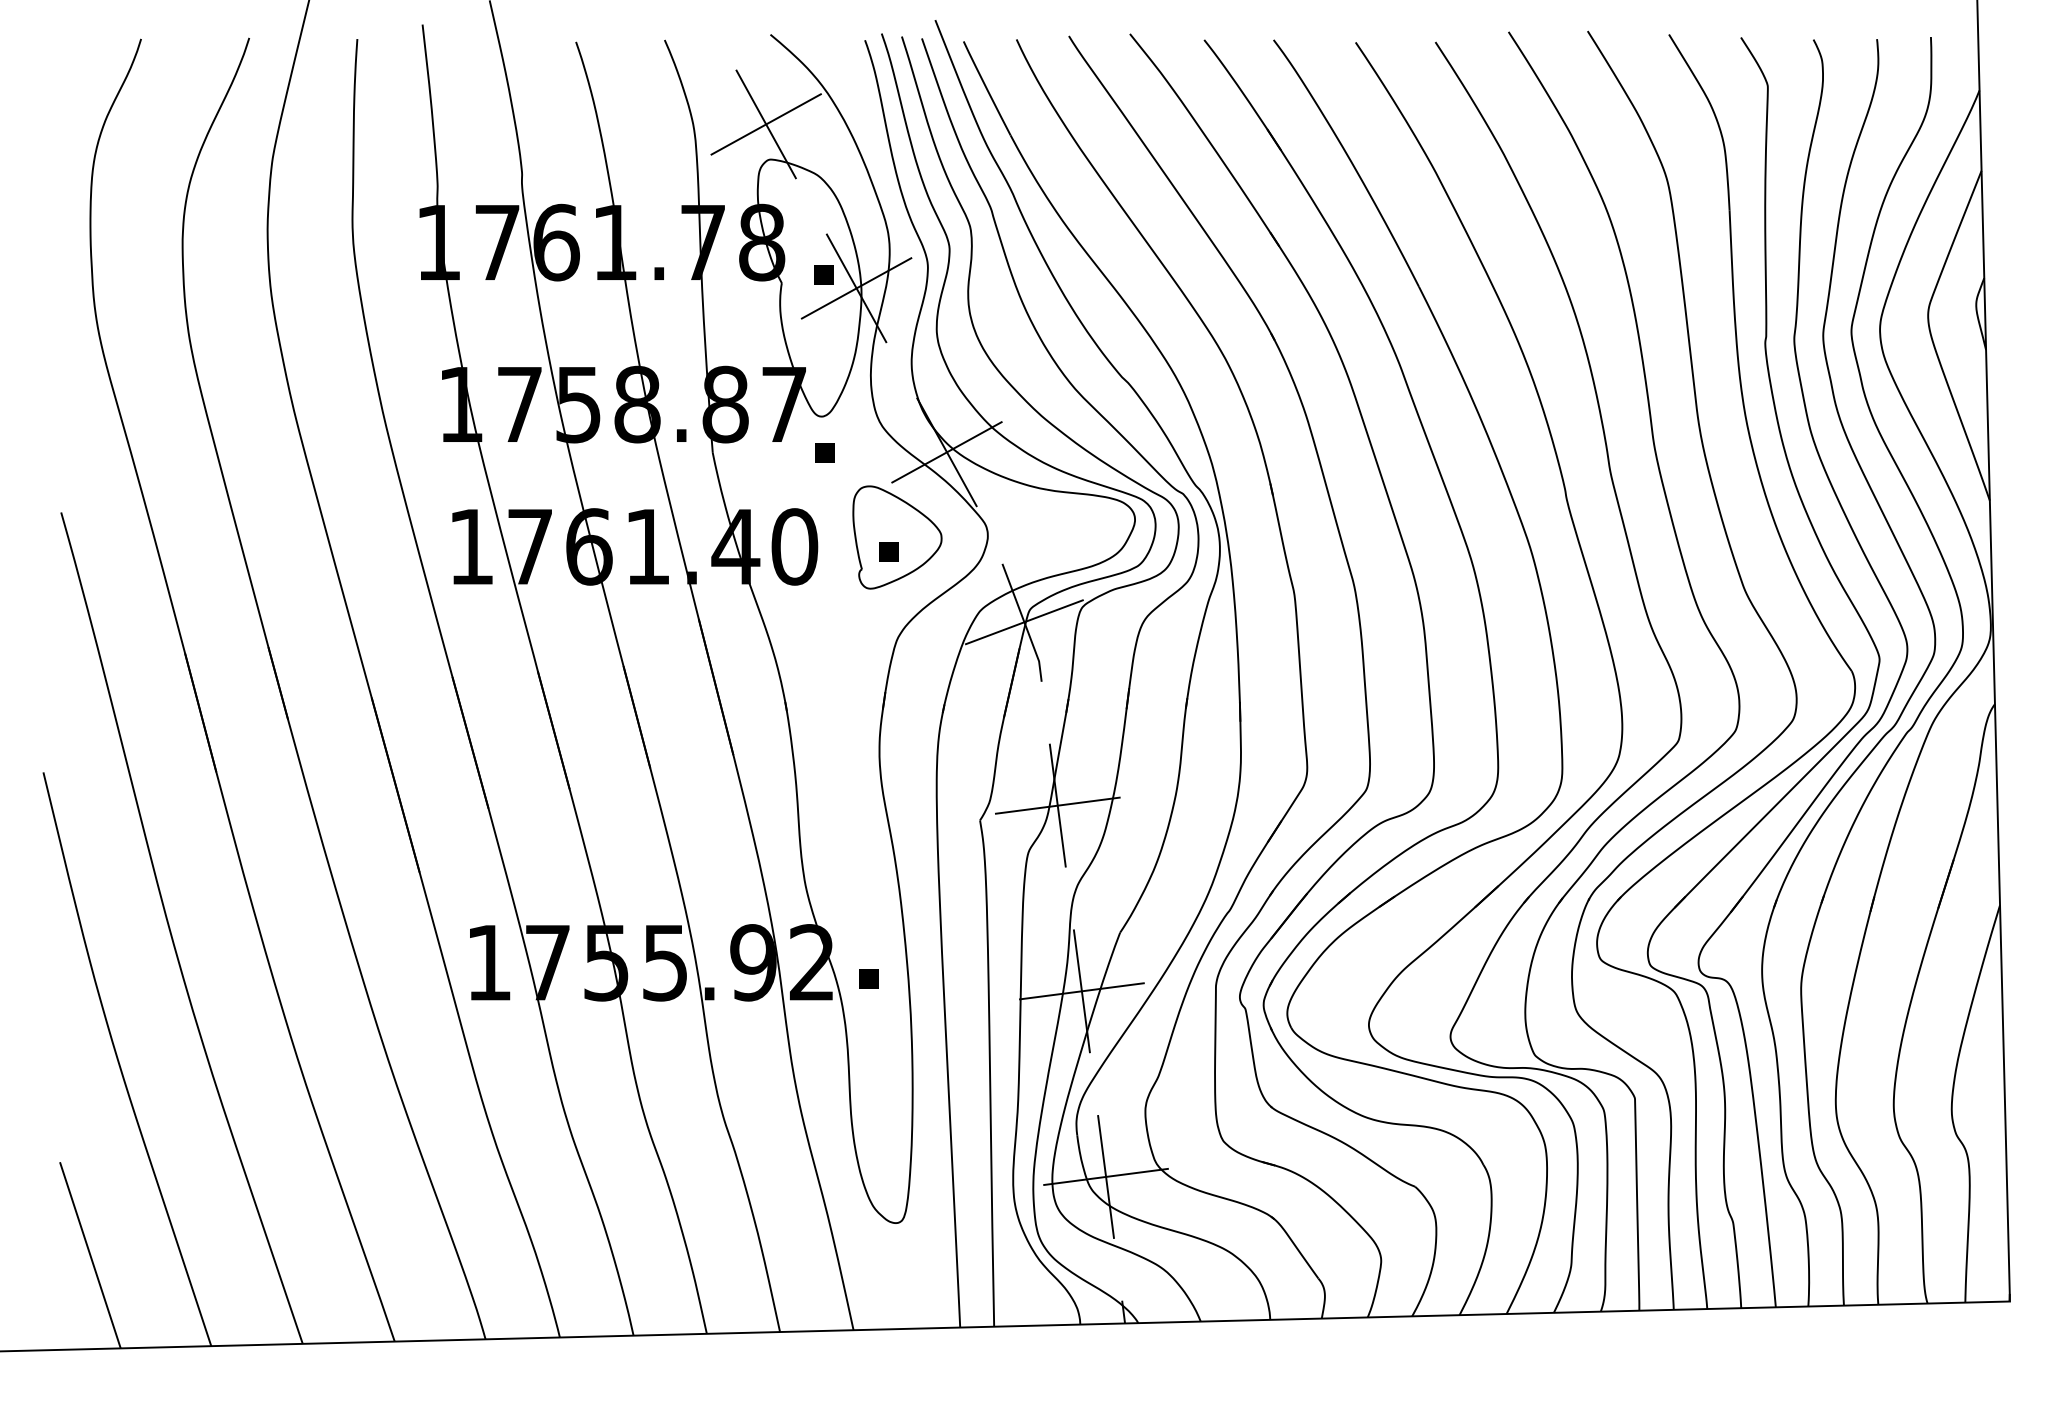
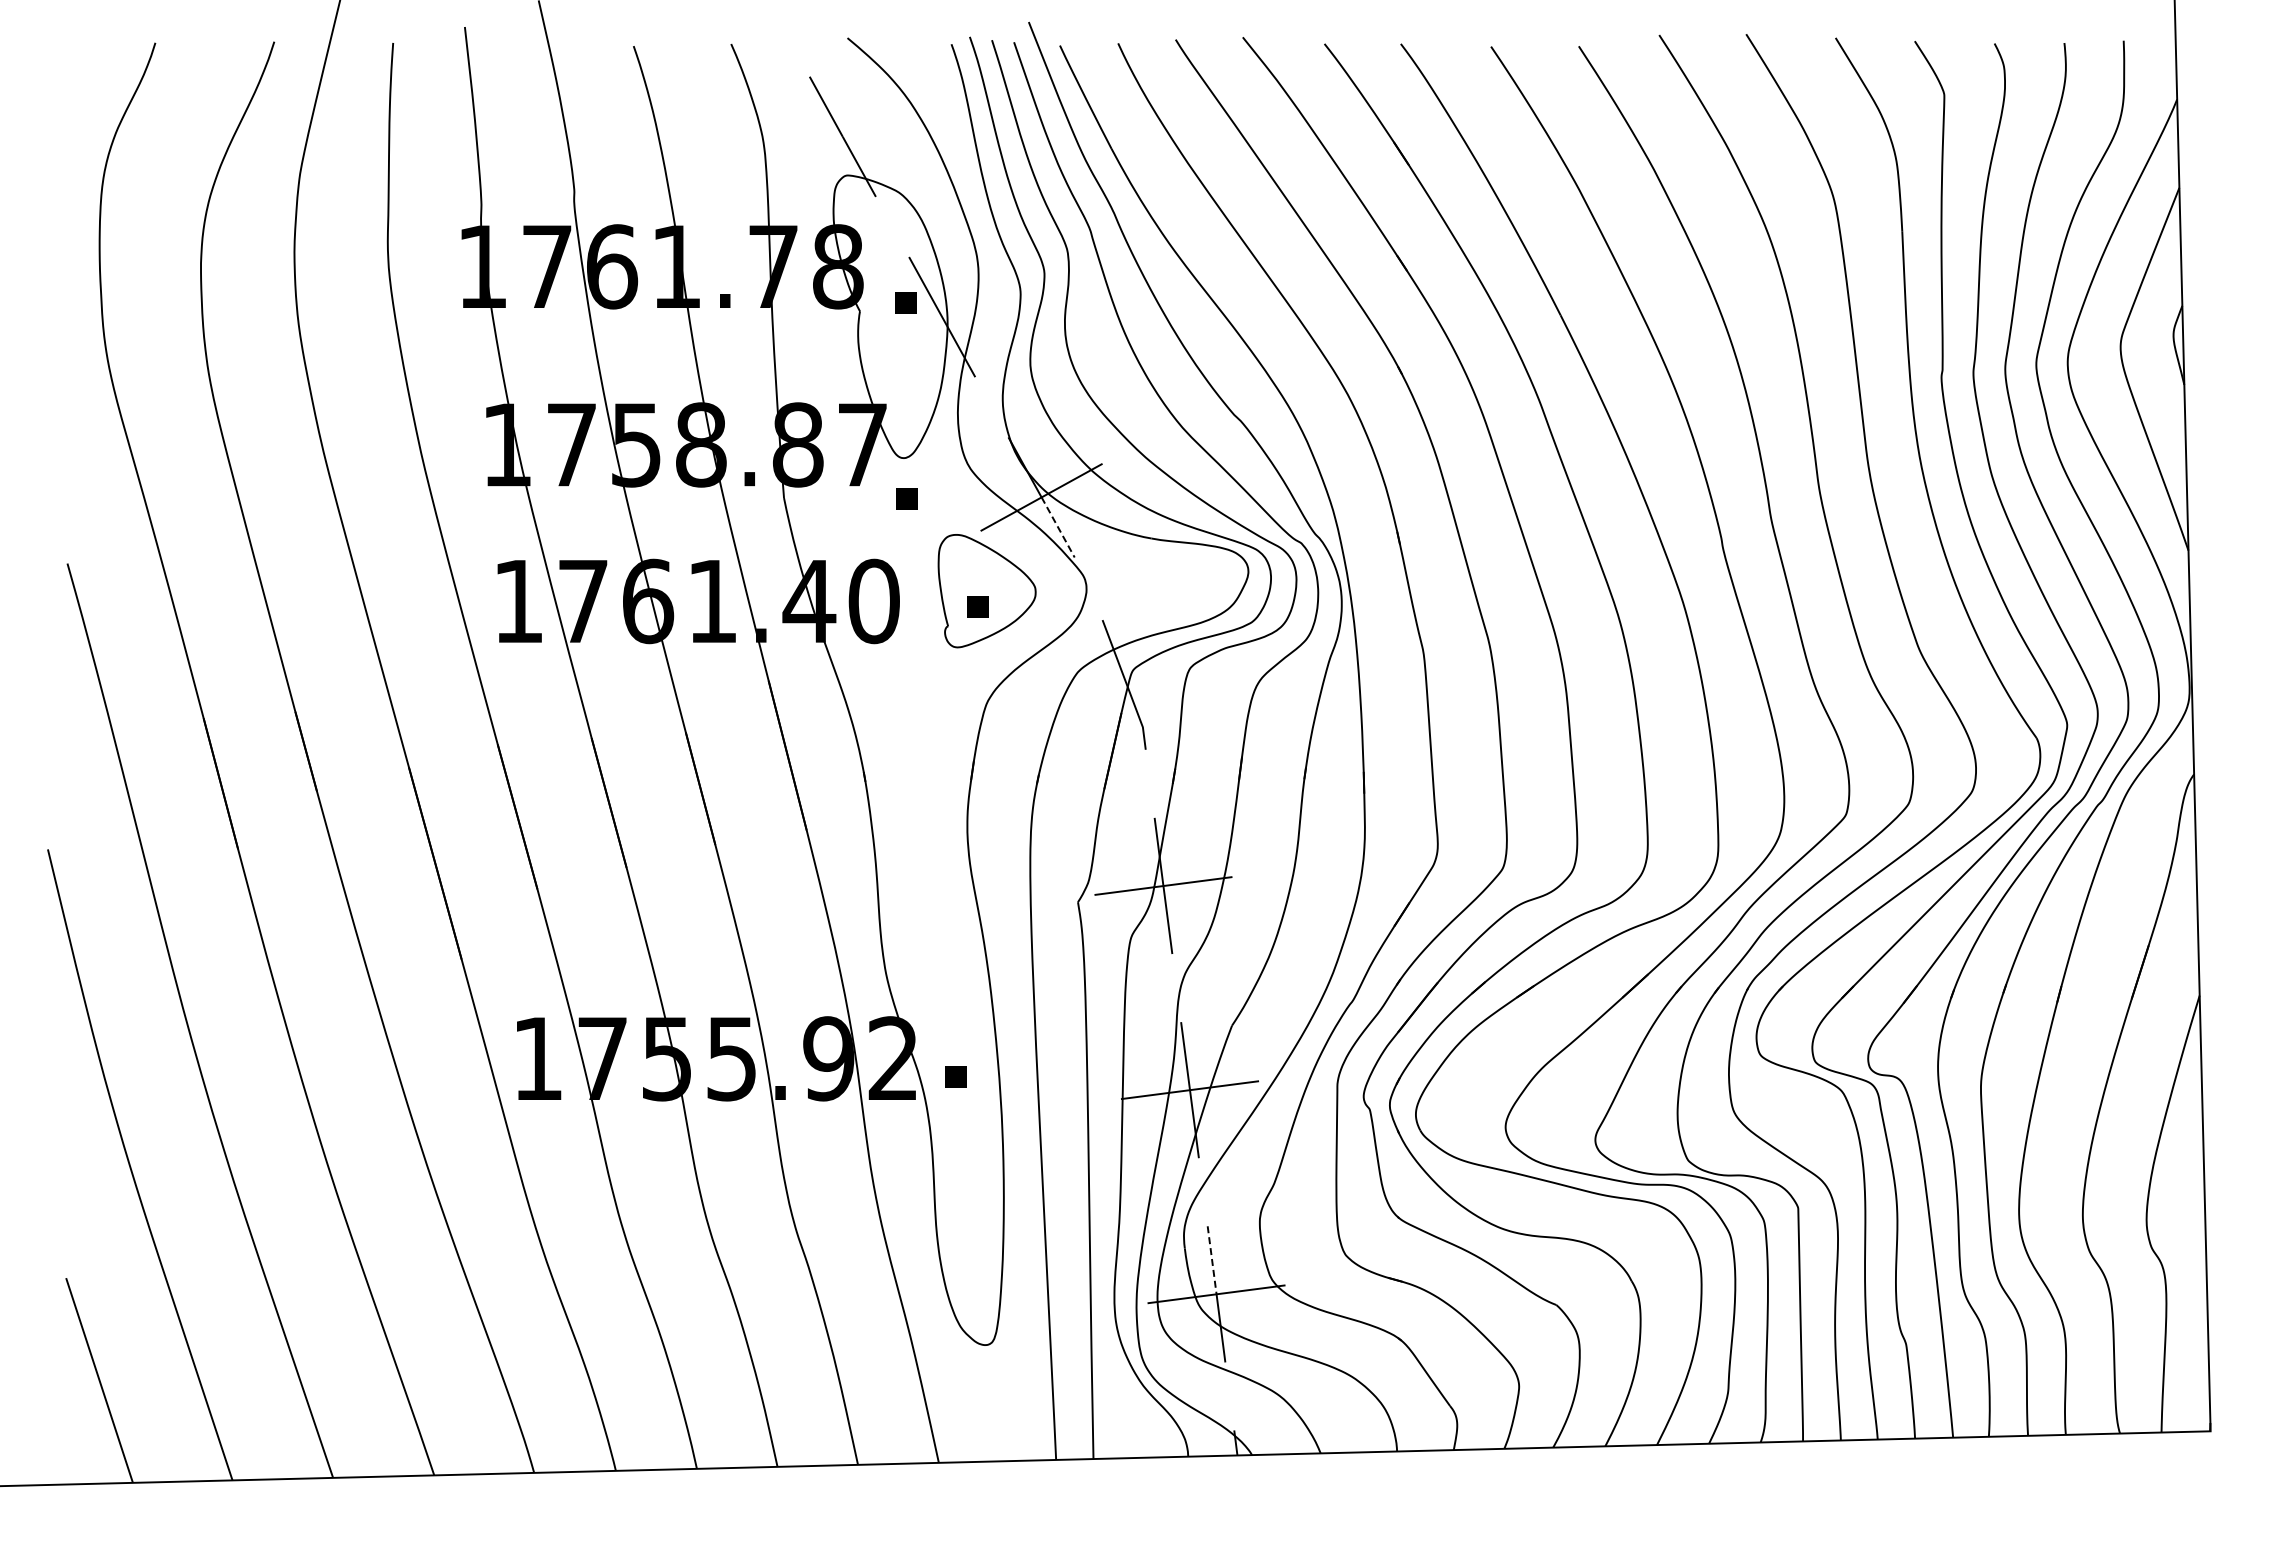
line: (765, 124) -> (842, 136), removed
line: (856, 287) -> (942, 316), removed
line: (962, 479) -> (1058, 527), solid -> dashed
line: (1024, 622) -> (1126, 684), removed
line: (1102, 1146) -> (1212, 1260), solid -> dashed

